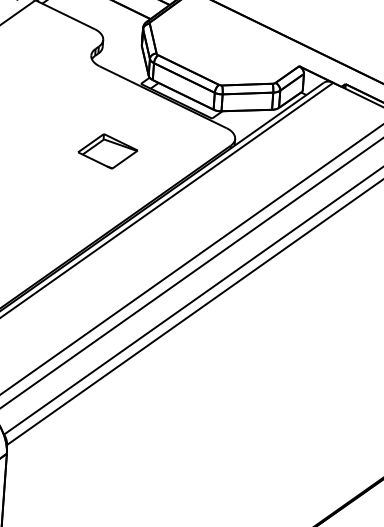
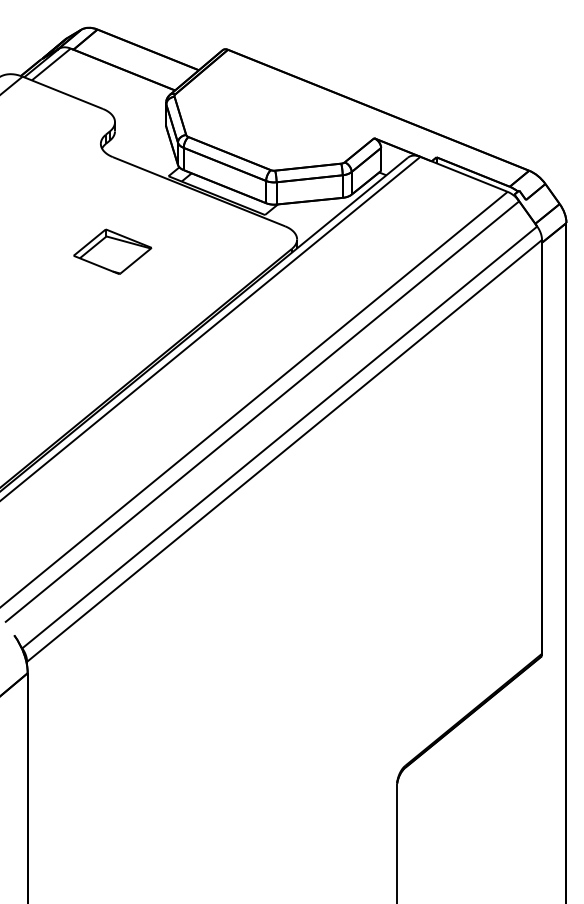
part: (107, 151) -> (112, 251), moved

